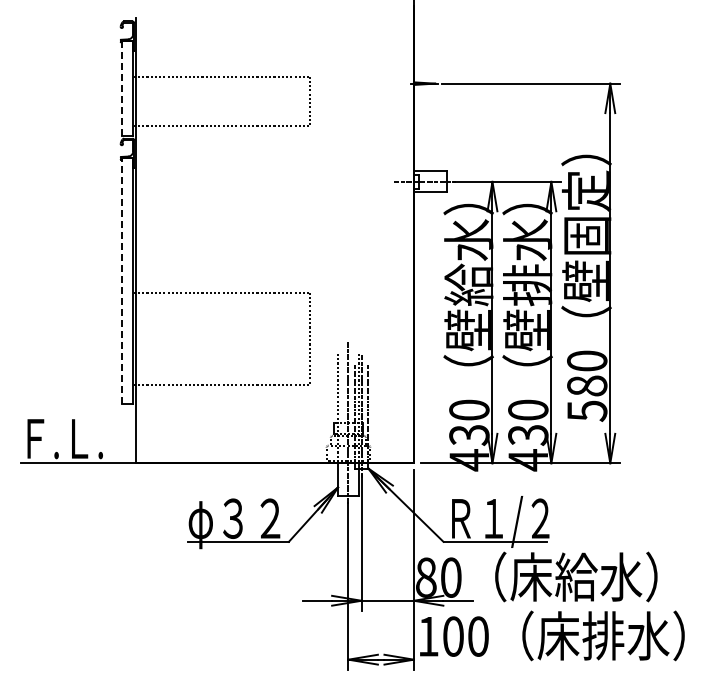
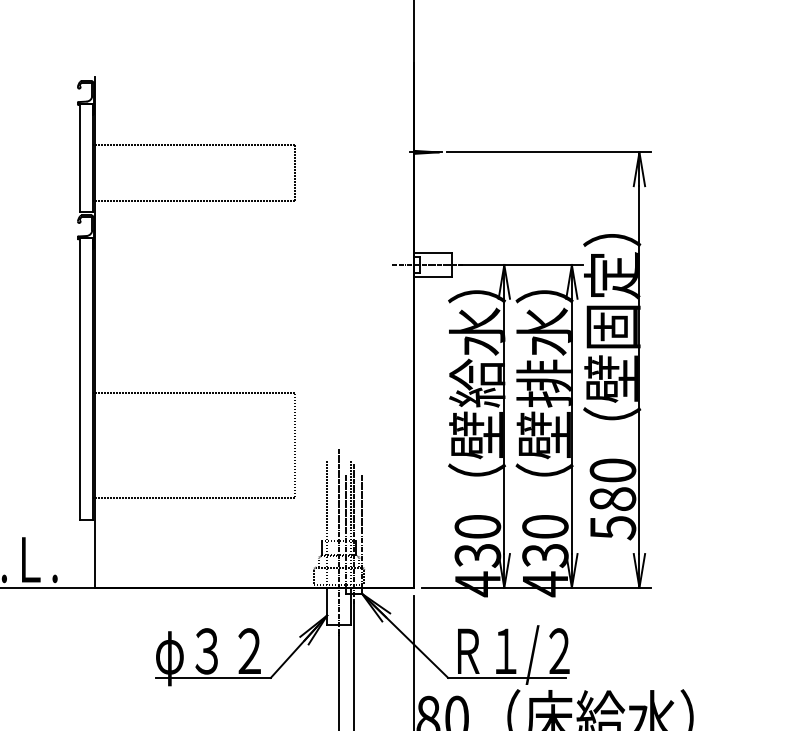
line: (122, 88) -> (80, 157), dashed -> solid
line: (122, 280) -> (80, 378), dashed -> solid

